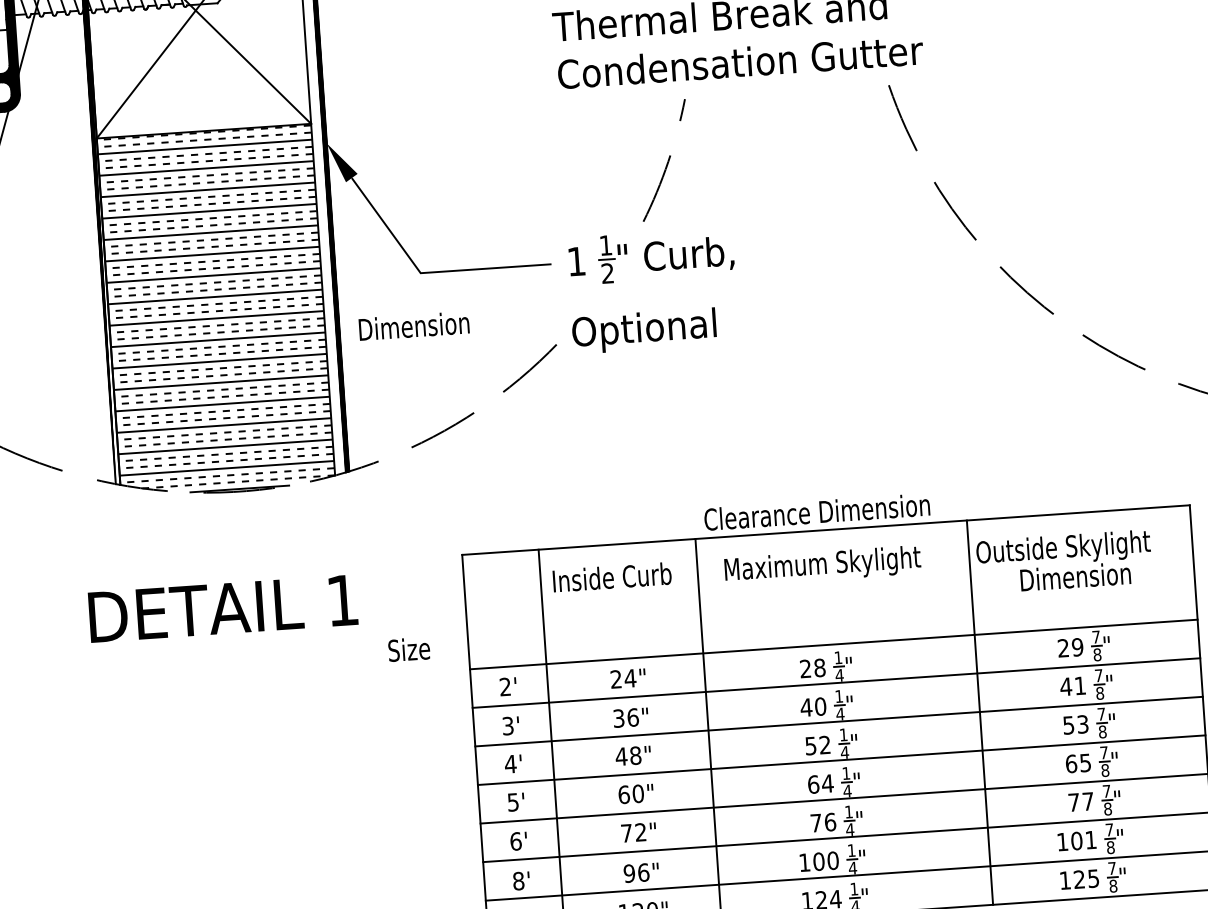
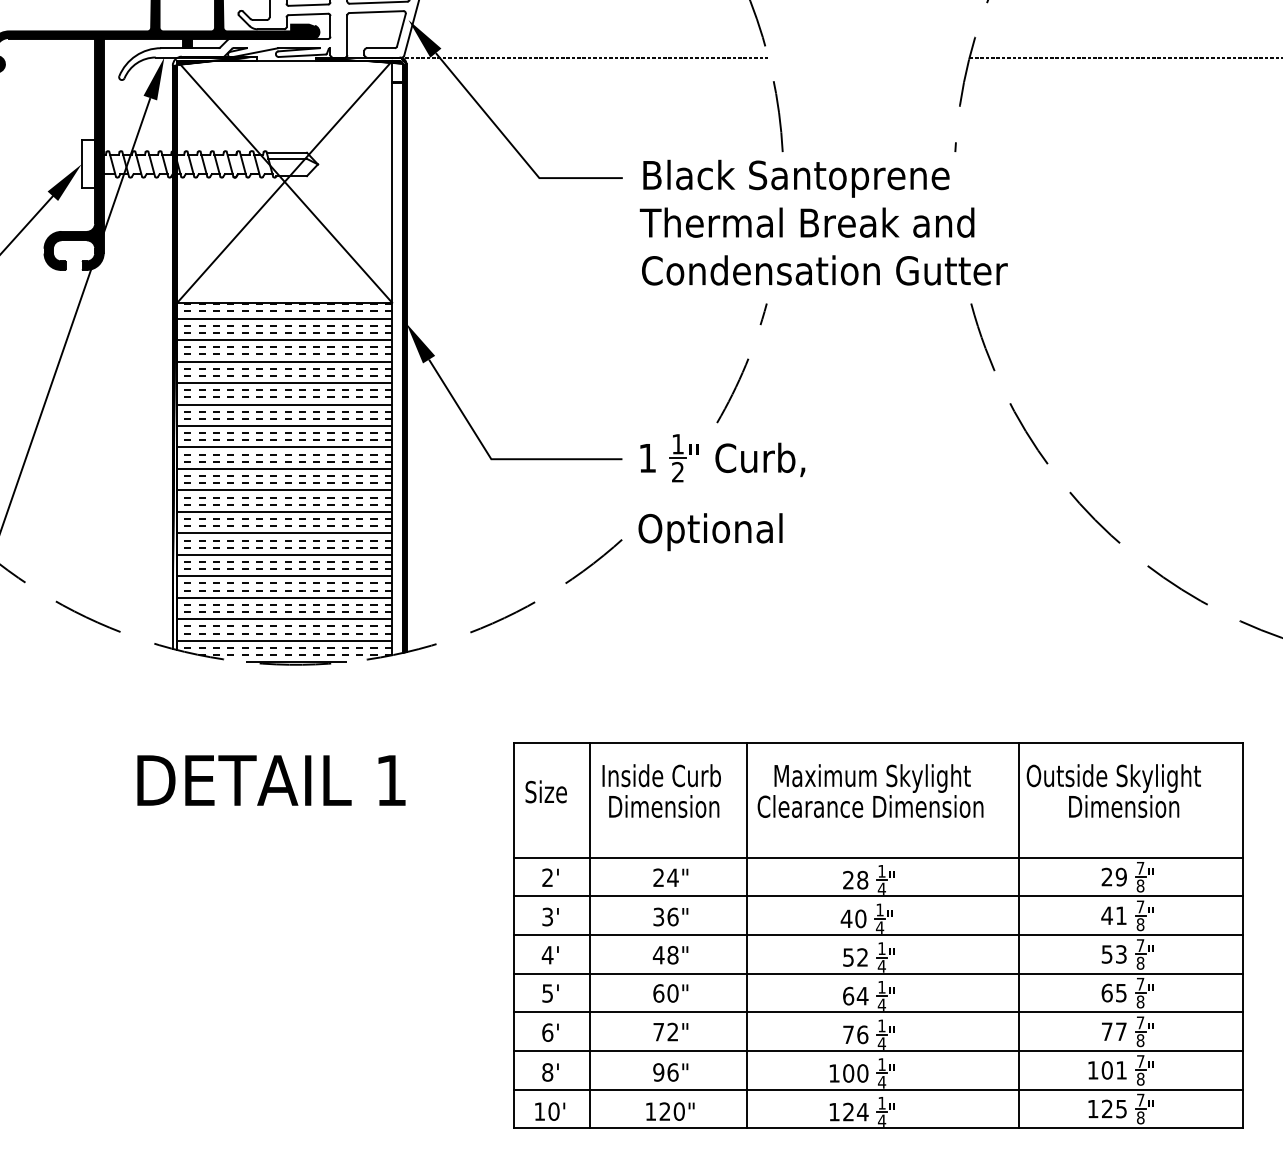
text: (414, 326) -> (664, 806), moved
text: (817, 512) -> (870, 806), moved
text: (408, 649) -> (545, 791), moved

